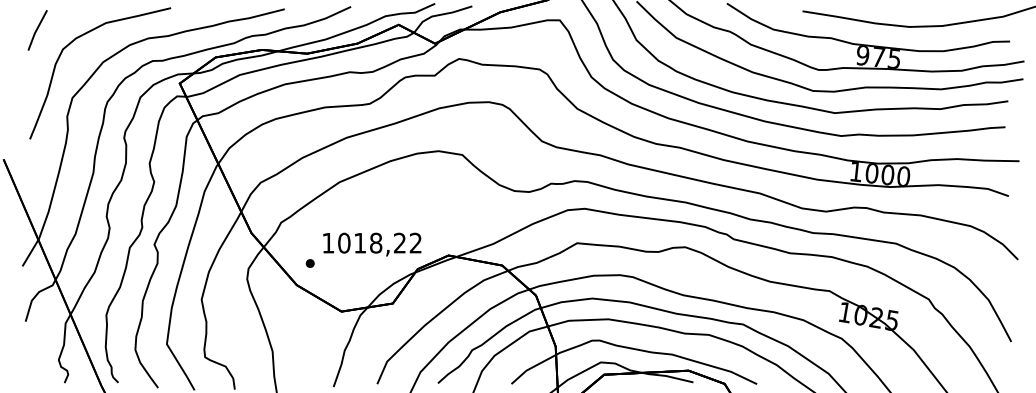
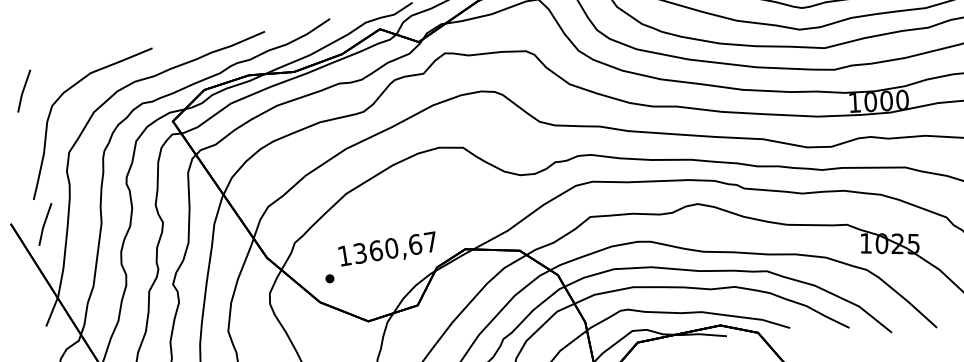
line: (37, 165) -> (45, 224), added
text: (379, 242) -> (395, 247), 1018,22 -> 1360,67

